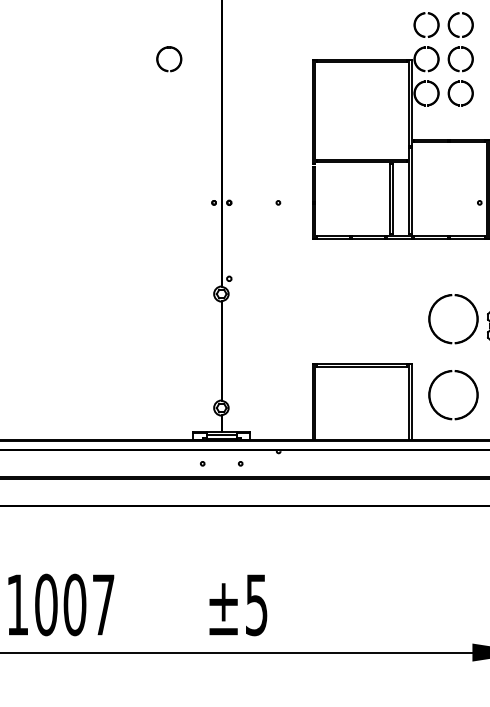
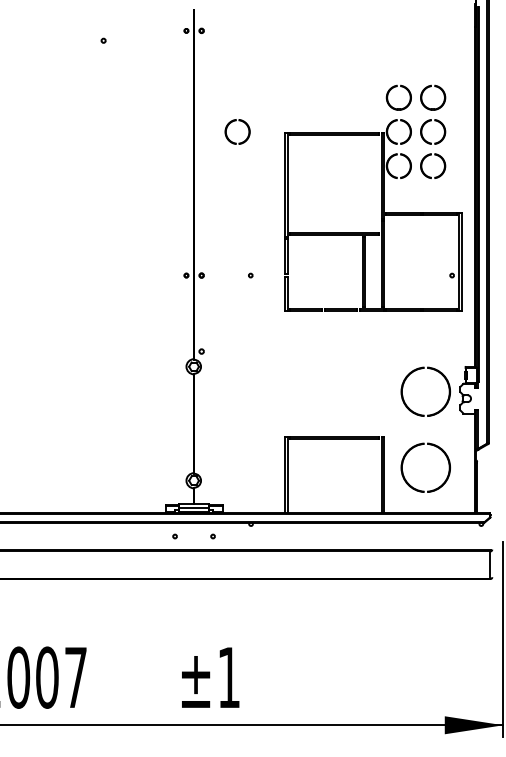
part: (163, 50) -> (231, 123), moved
text: (256, 604) -> (228, 677), ±5 -> ±1

